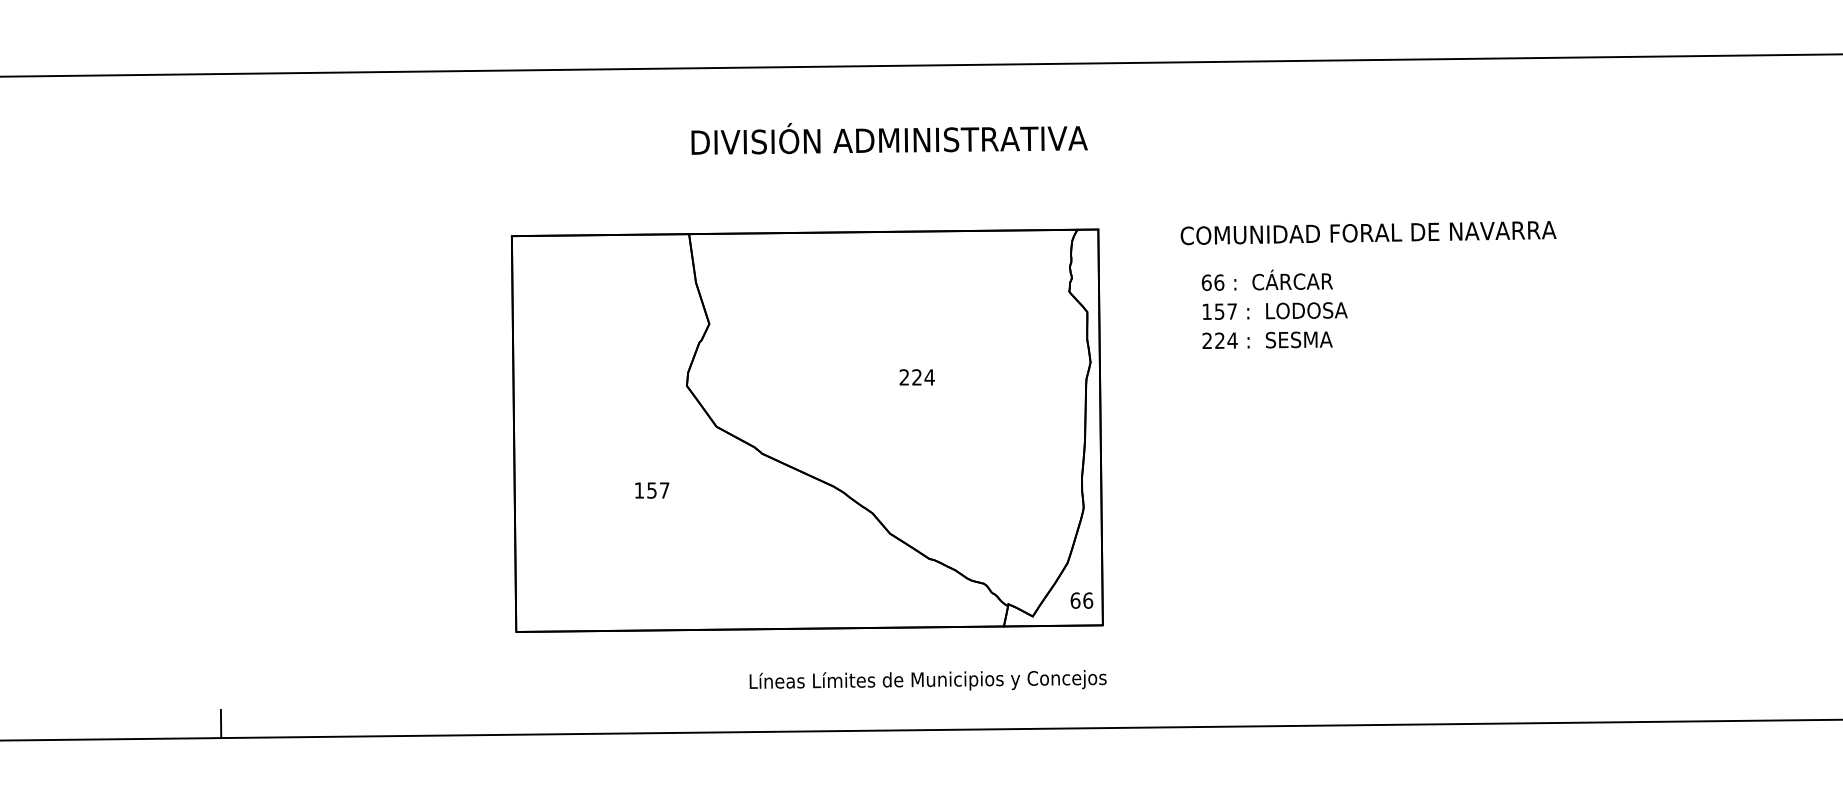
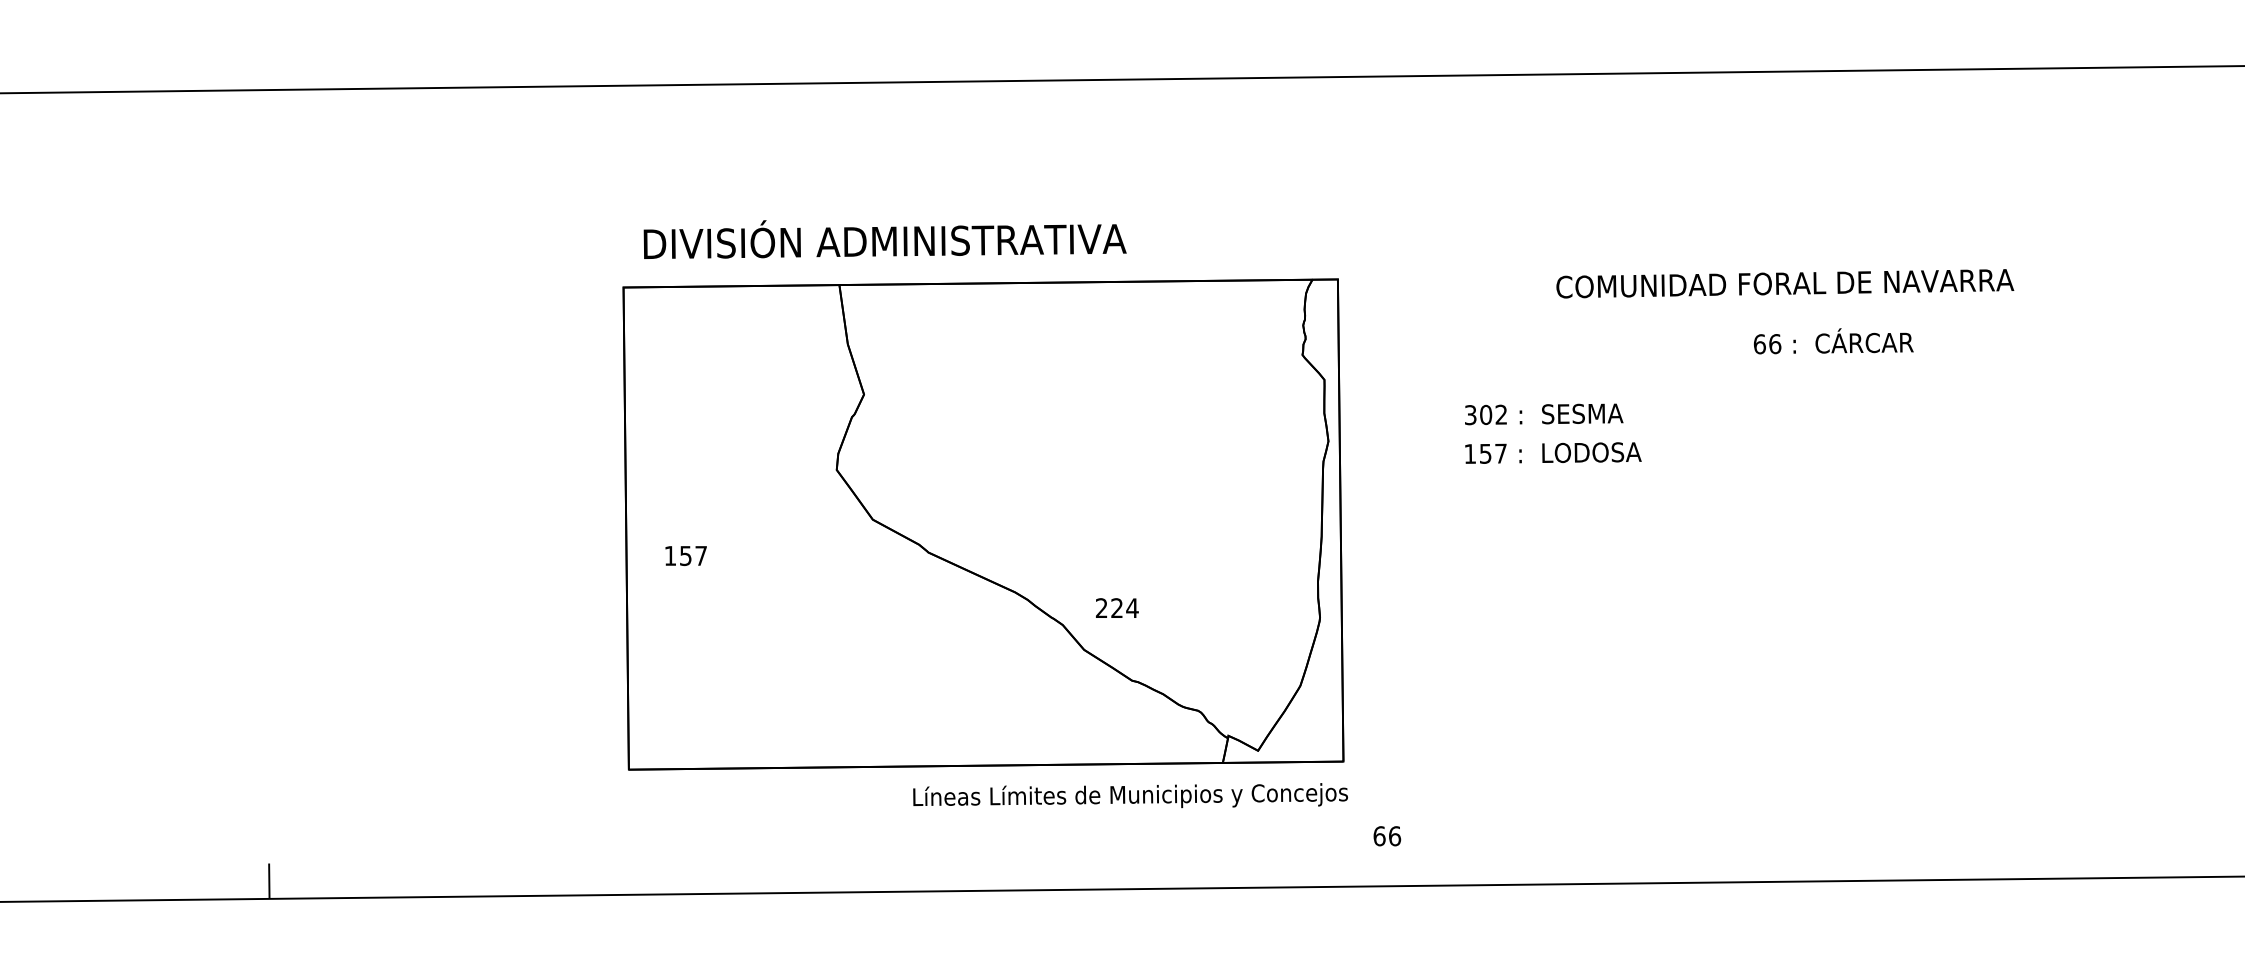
text: (889, 138) -> (884, 239), moved
text: (1368, 233) -> (1785, 284), moved
text: (1266, 279) -> (1832, 340), moved
text: (1274, 310) -> (1552, 452), moved
text: (1219, 340) -> (1485, 414), 224 -> 302
text: (916, 377) -> (1116, 608), moved
text: (652, 490) -> (686, 555), moved
text: (1081, 600) -> (1386, 836), moved
text: (927, 680) -> (1129, 795), moved

